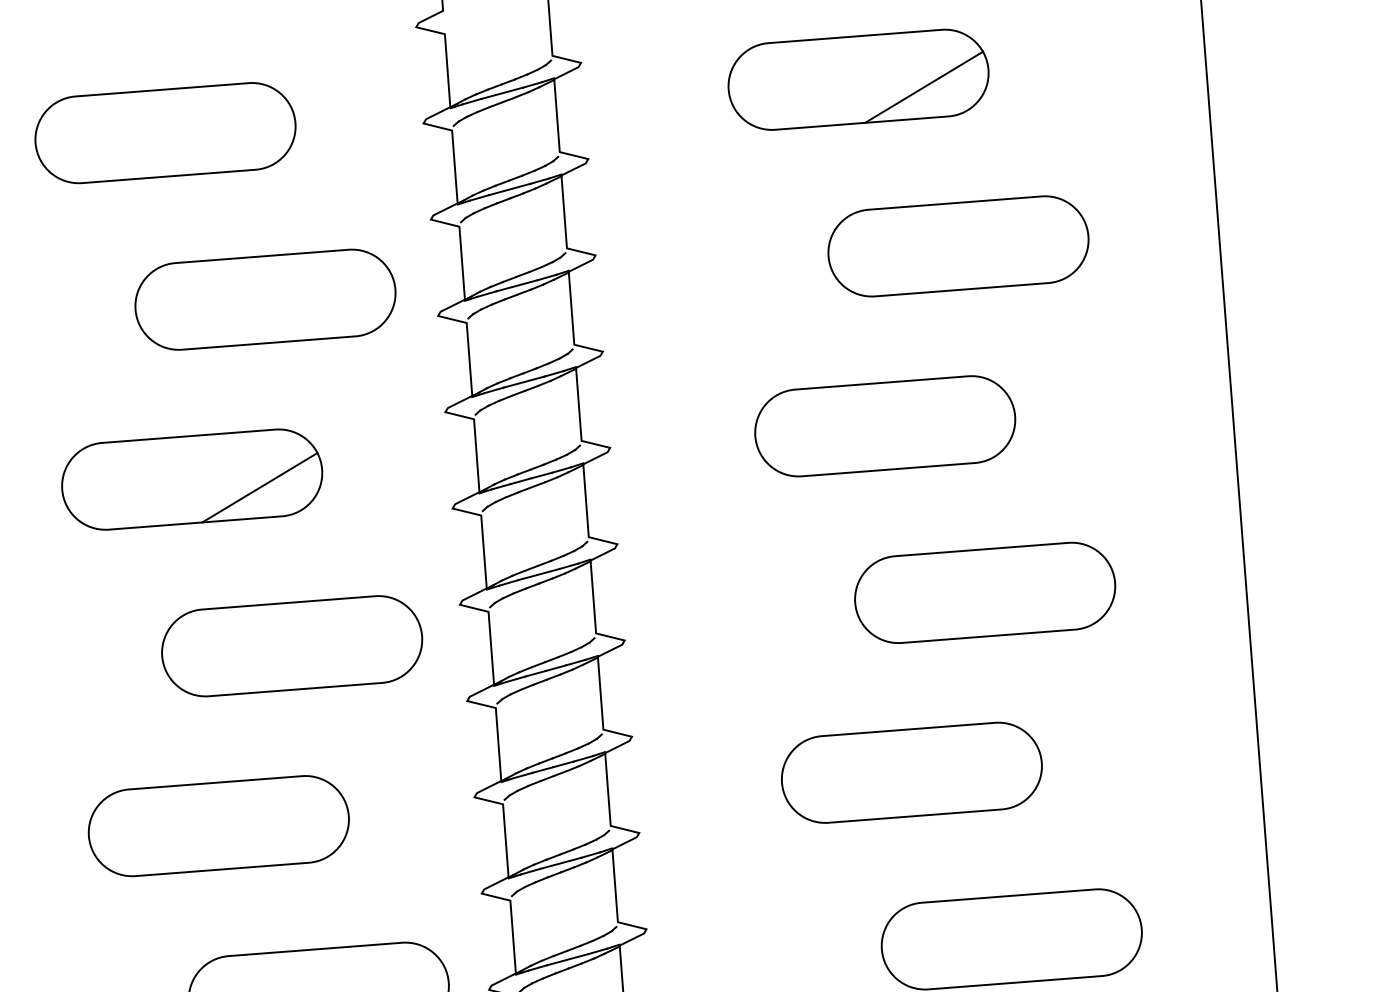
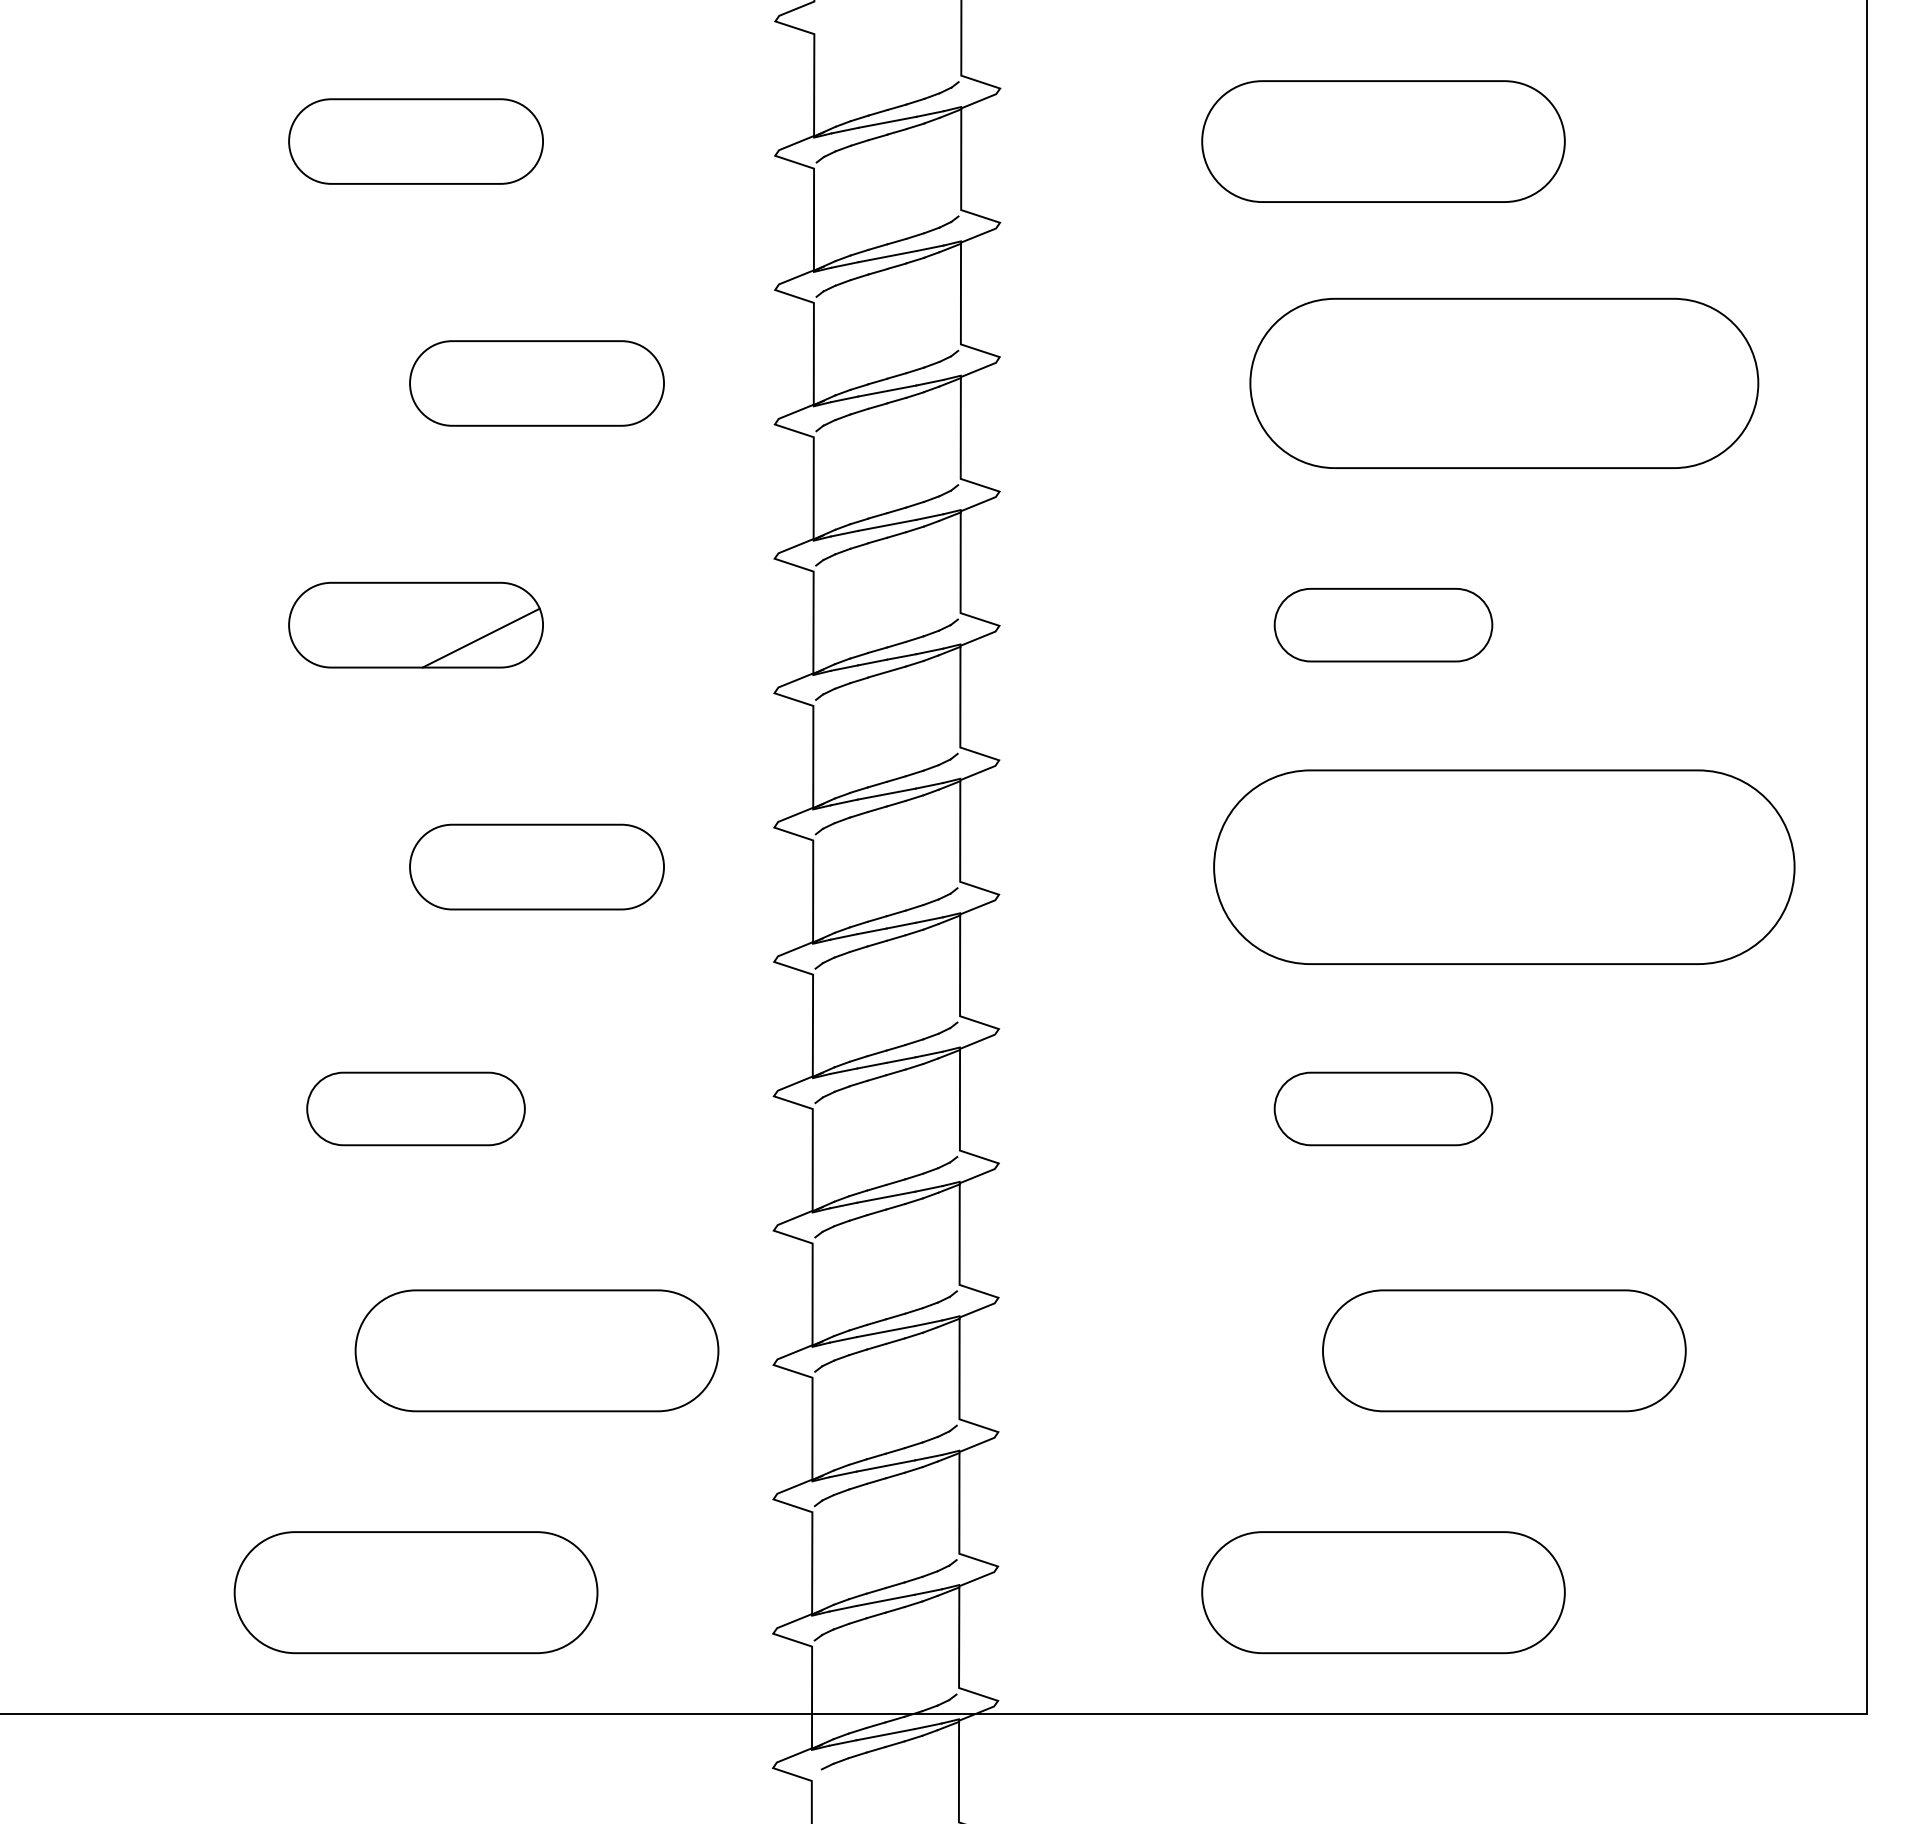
line: (923, 86) -> (1473, 158), removed
part: (165, 133) -> (415, 141), size x0.7
part: (958, 246) -> (1504, 383), size x1.4
part: (265, 299) -> (536, 383), size x0.7
part: (885, 425) -> (1383, 624), size x0.6
part: (191, 479) -> (415, 624), size x0.7
part: (985, 592) -> (1504, 866), size x1.6
part: (291, 645) -> (536, 866), size x0.7
part: (911, 772) -> (1383, 1108), size x0.6
part: (218, 825) -> (415, 1108), size x0.6

